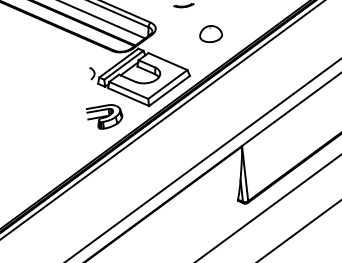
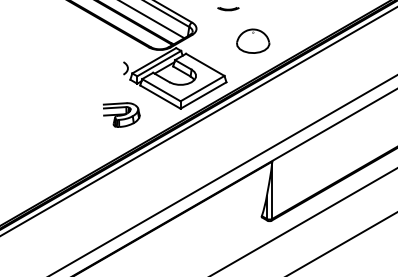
part: (210, 34) -> (252, 41), size x1.4
part: (104, 116) -> (121, 114), moved

